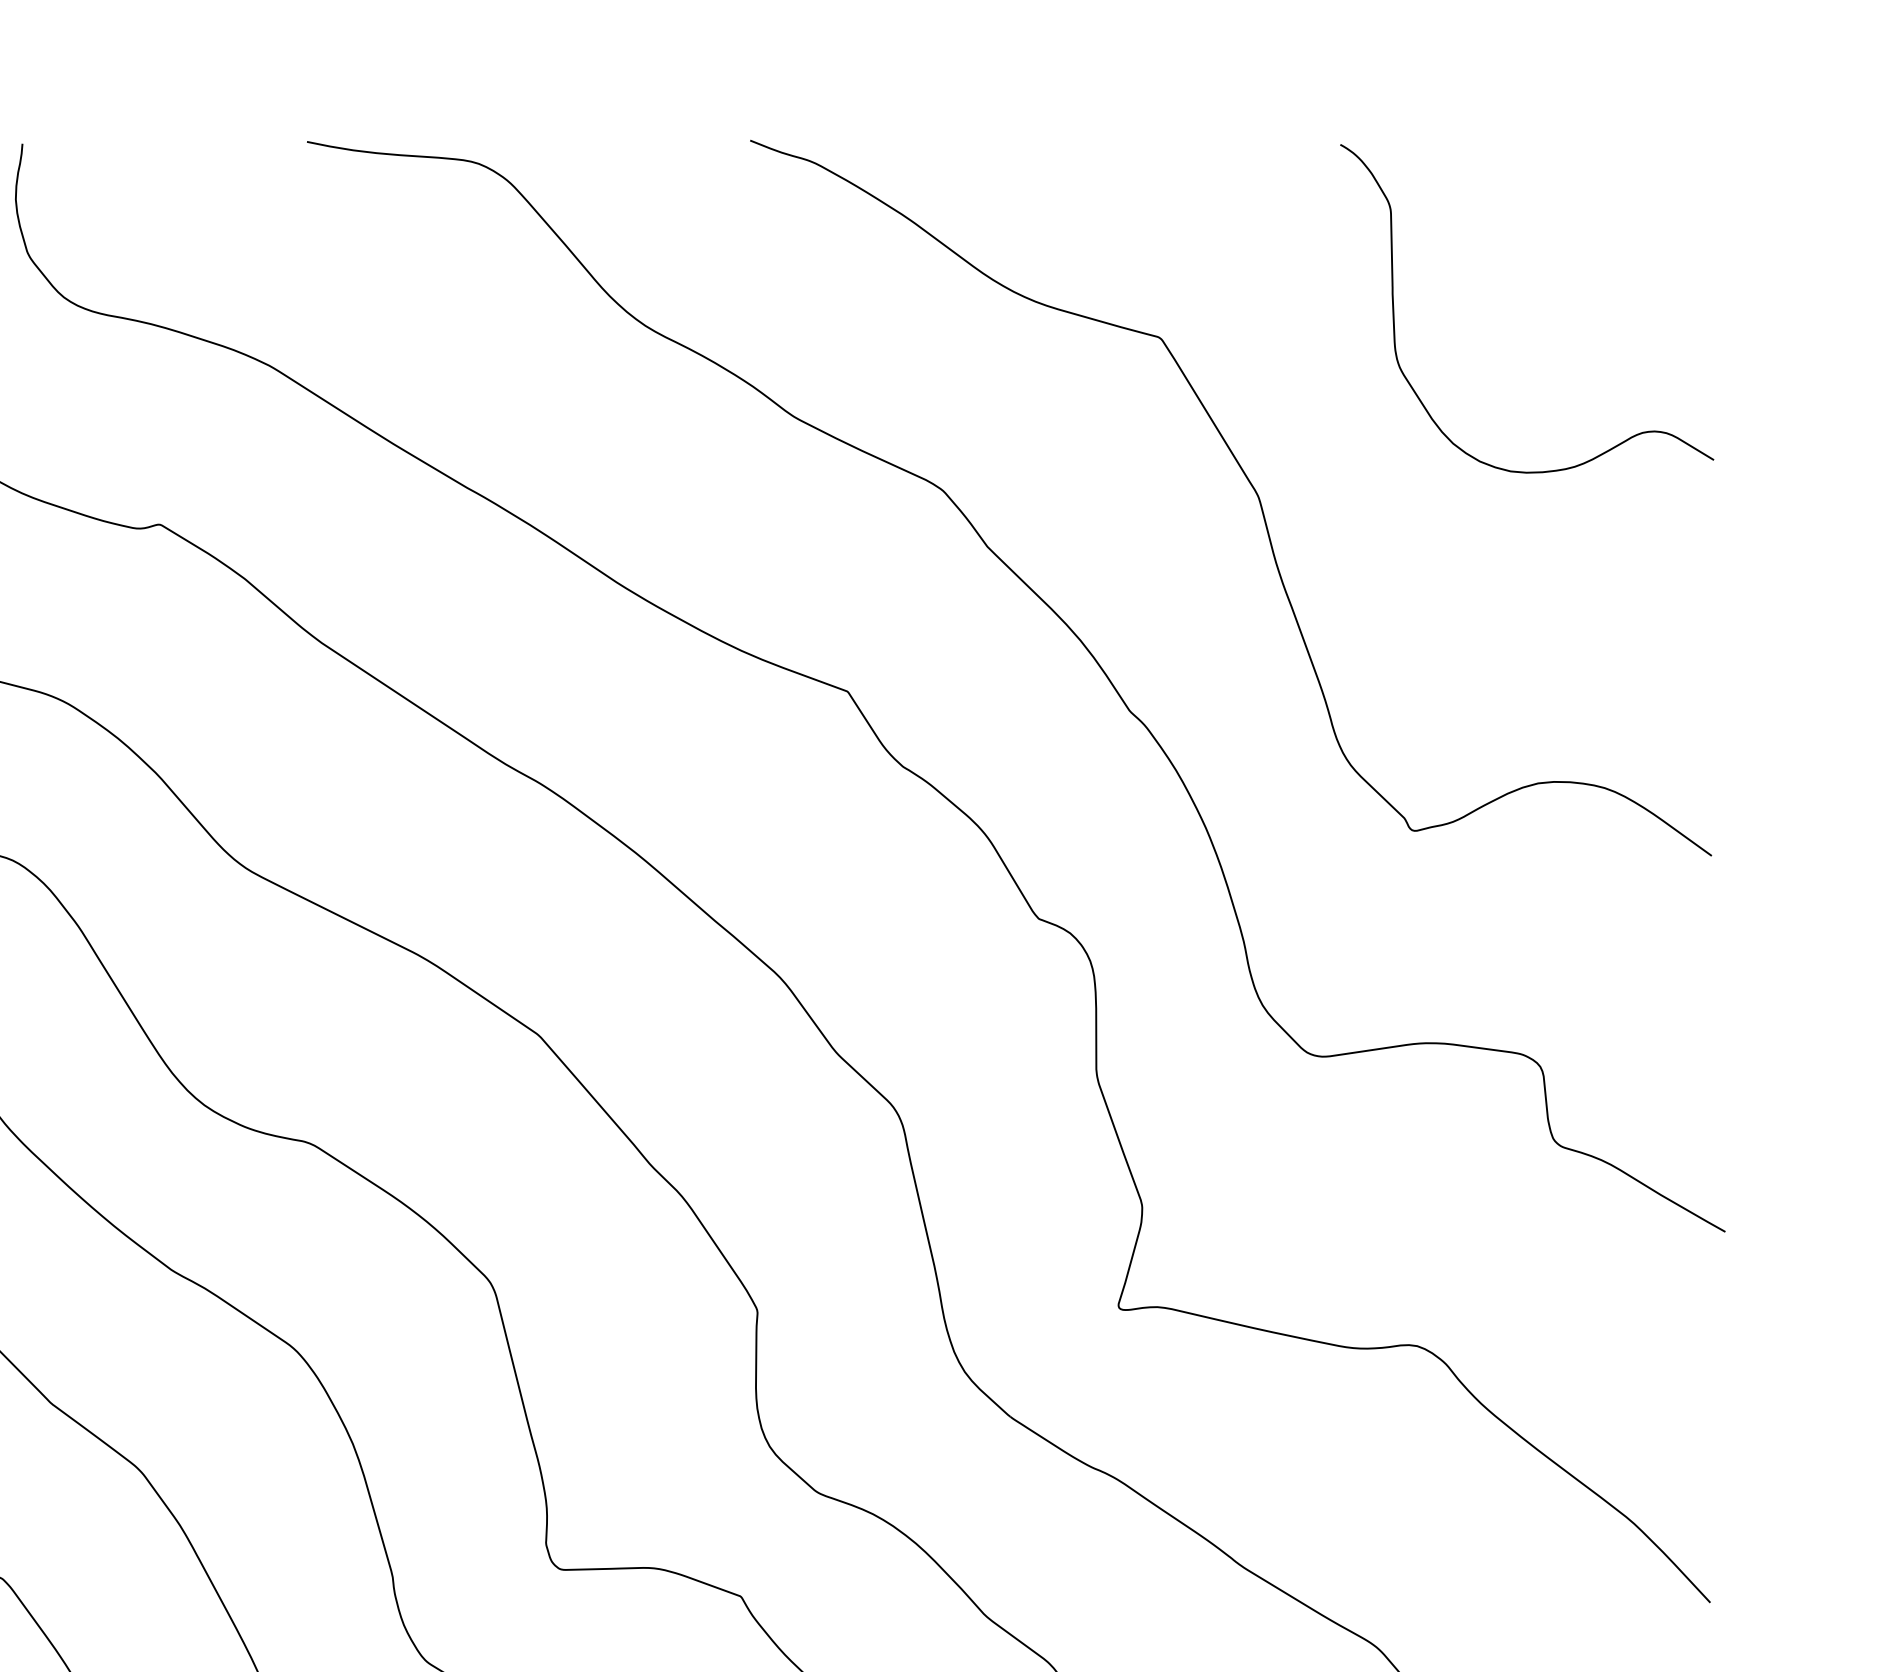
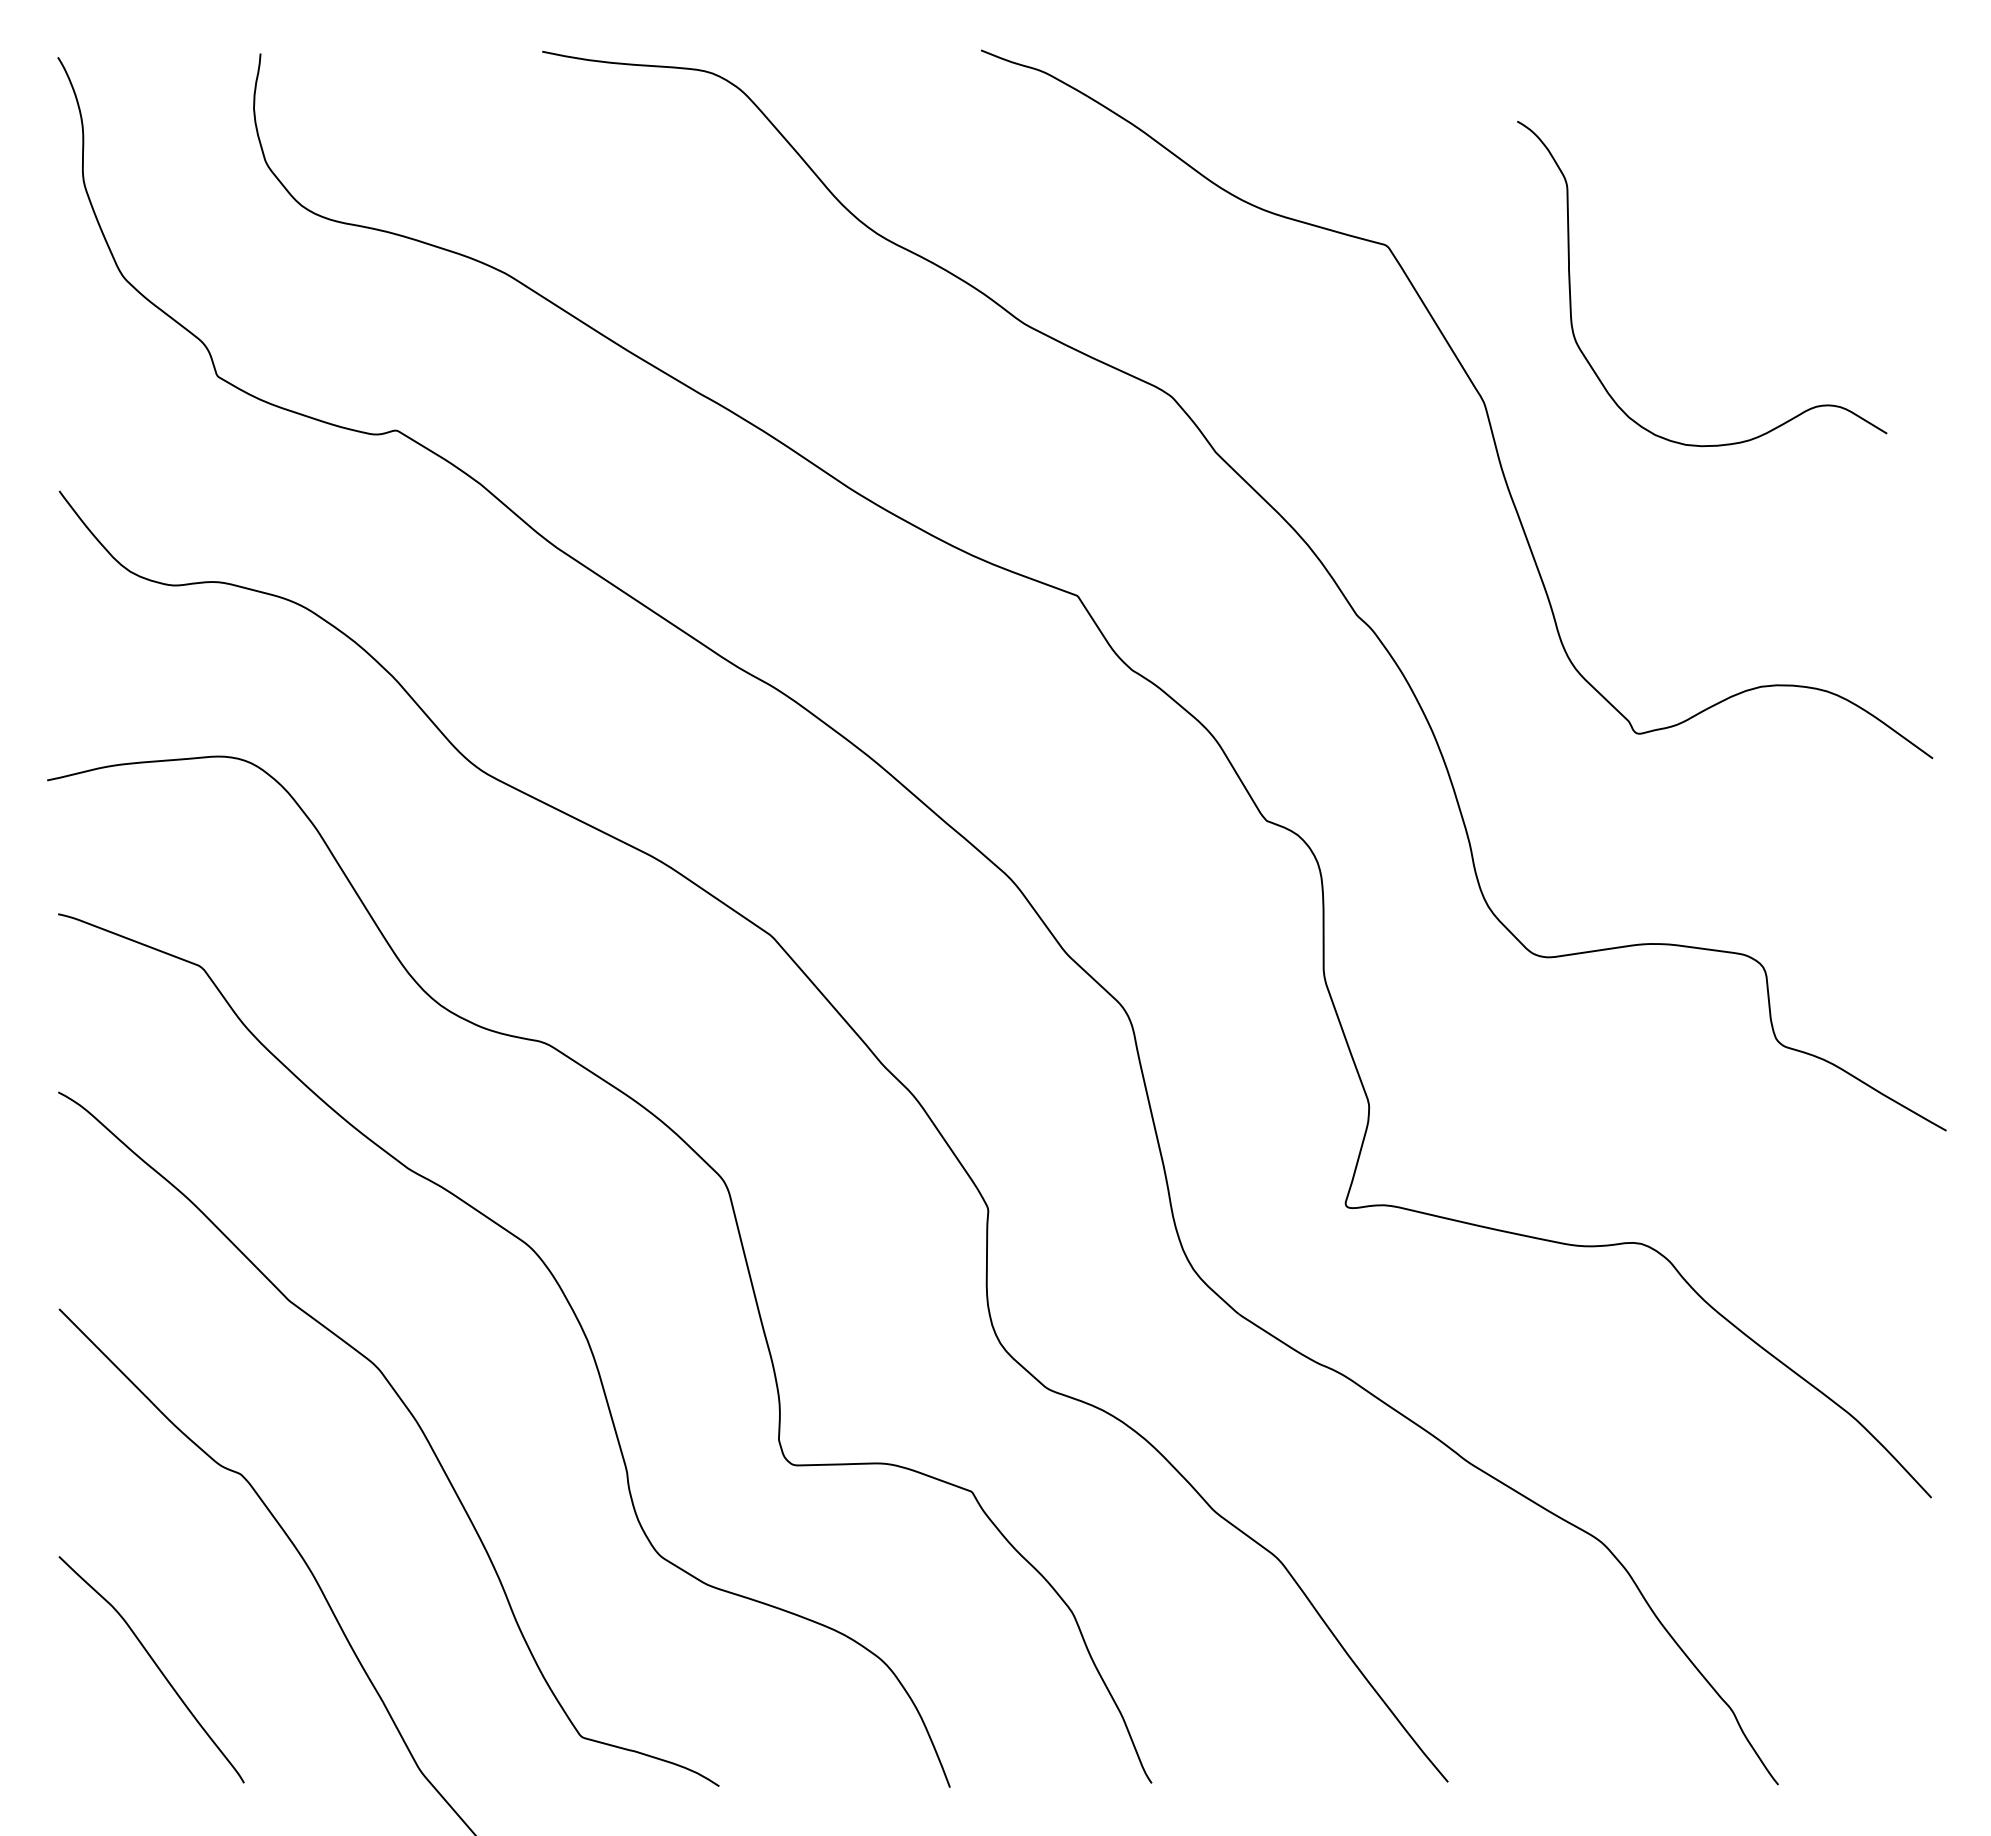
curve: (1395, 321) -> (1571, 296), moved

